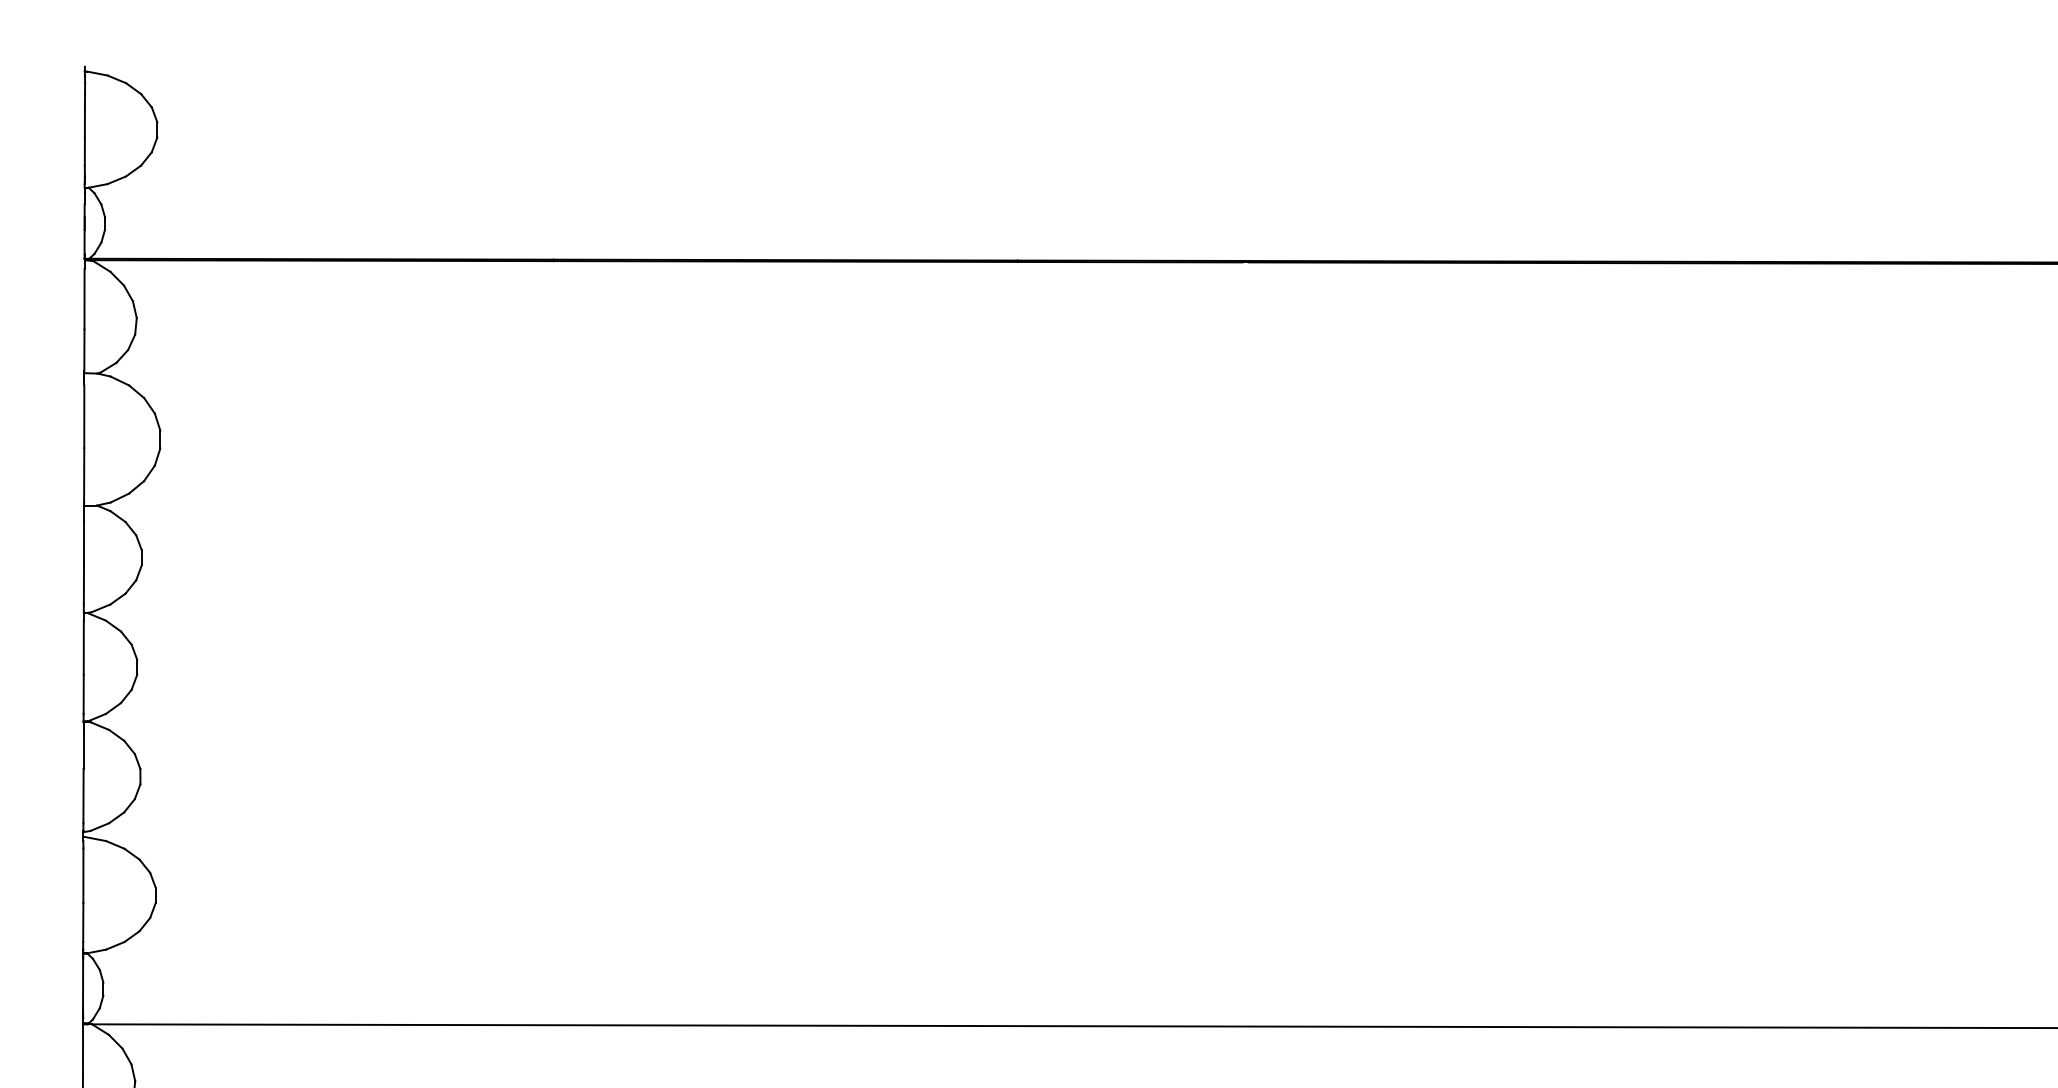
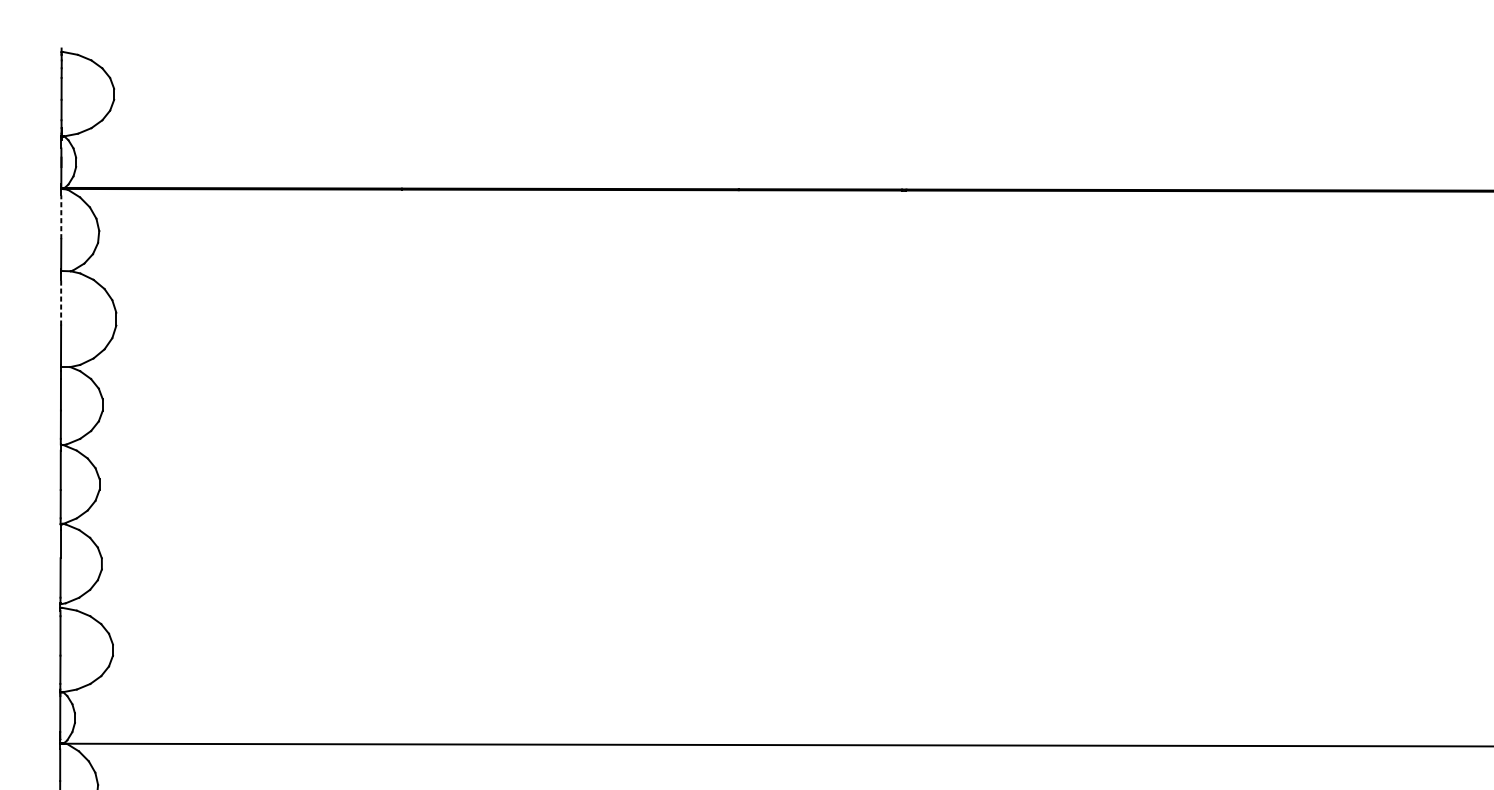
line: (84, 298) -> (61, 216), solid -> dashed
line: (84, 416) -> (61, 302), solid -> dashed

